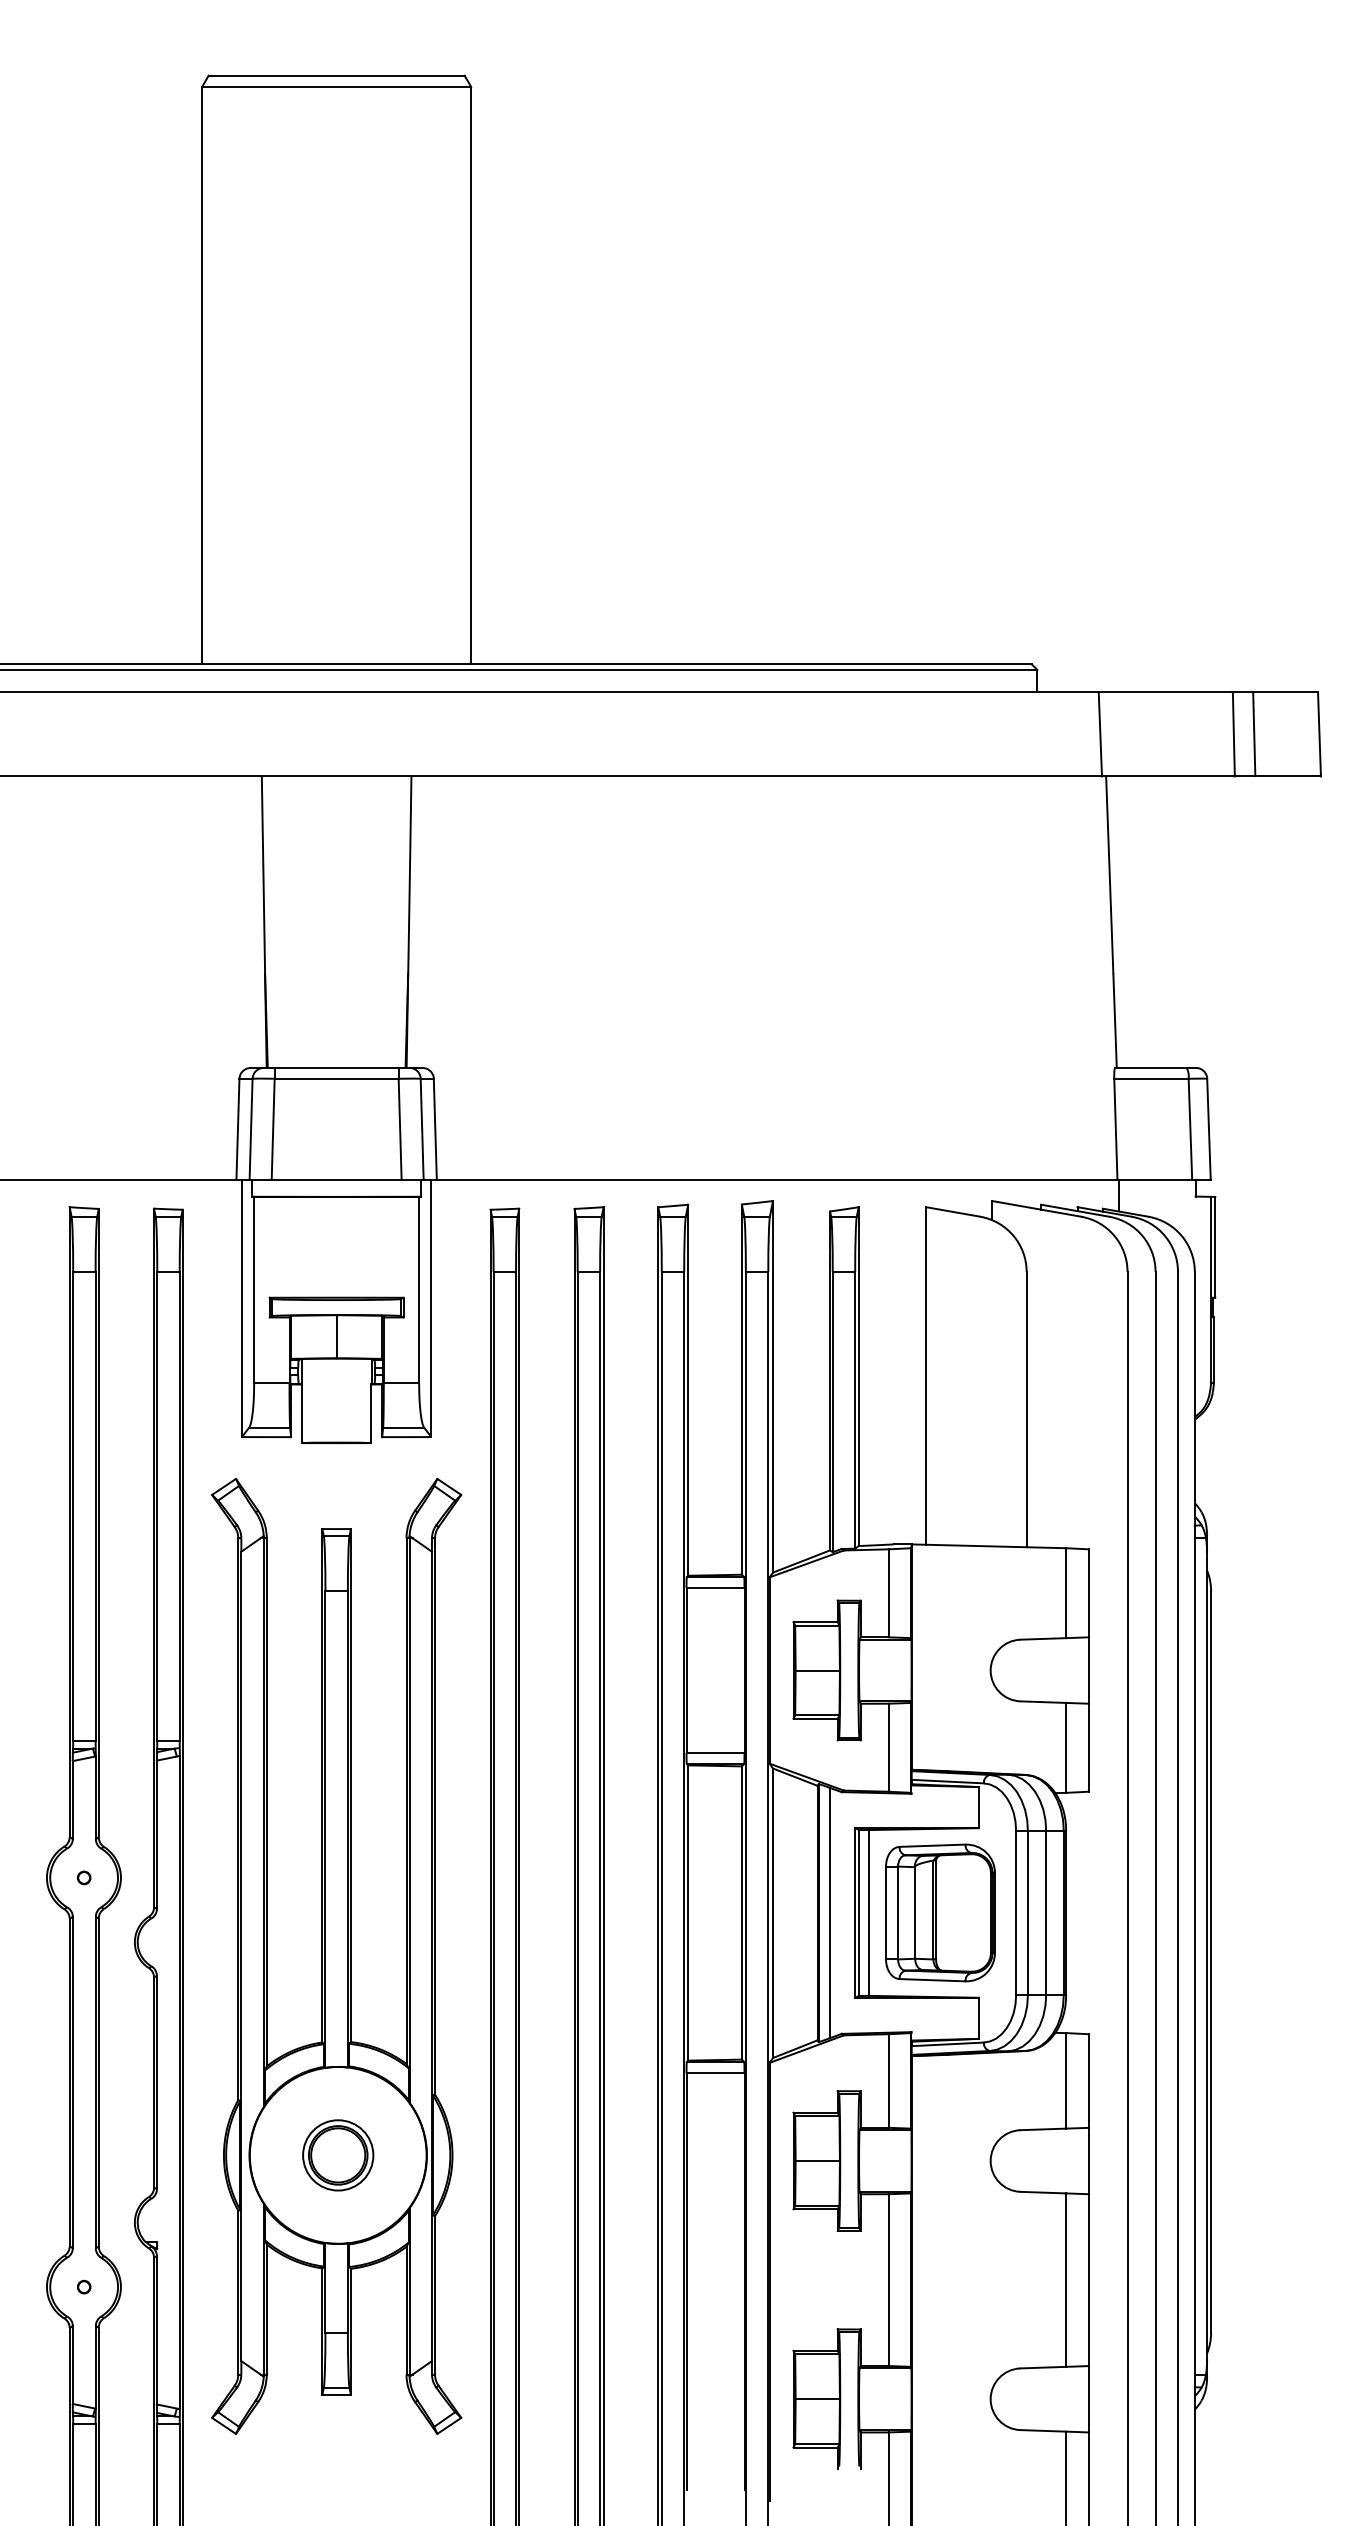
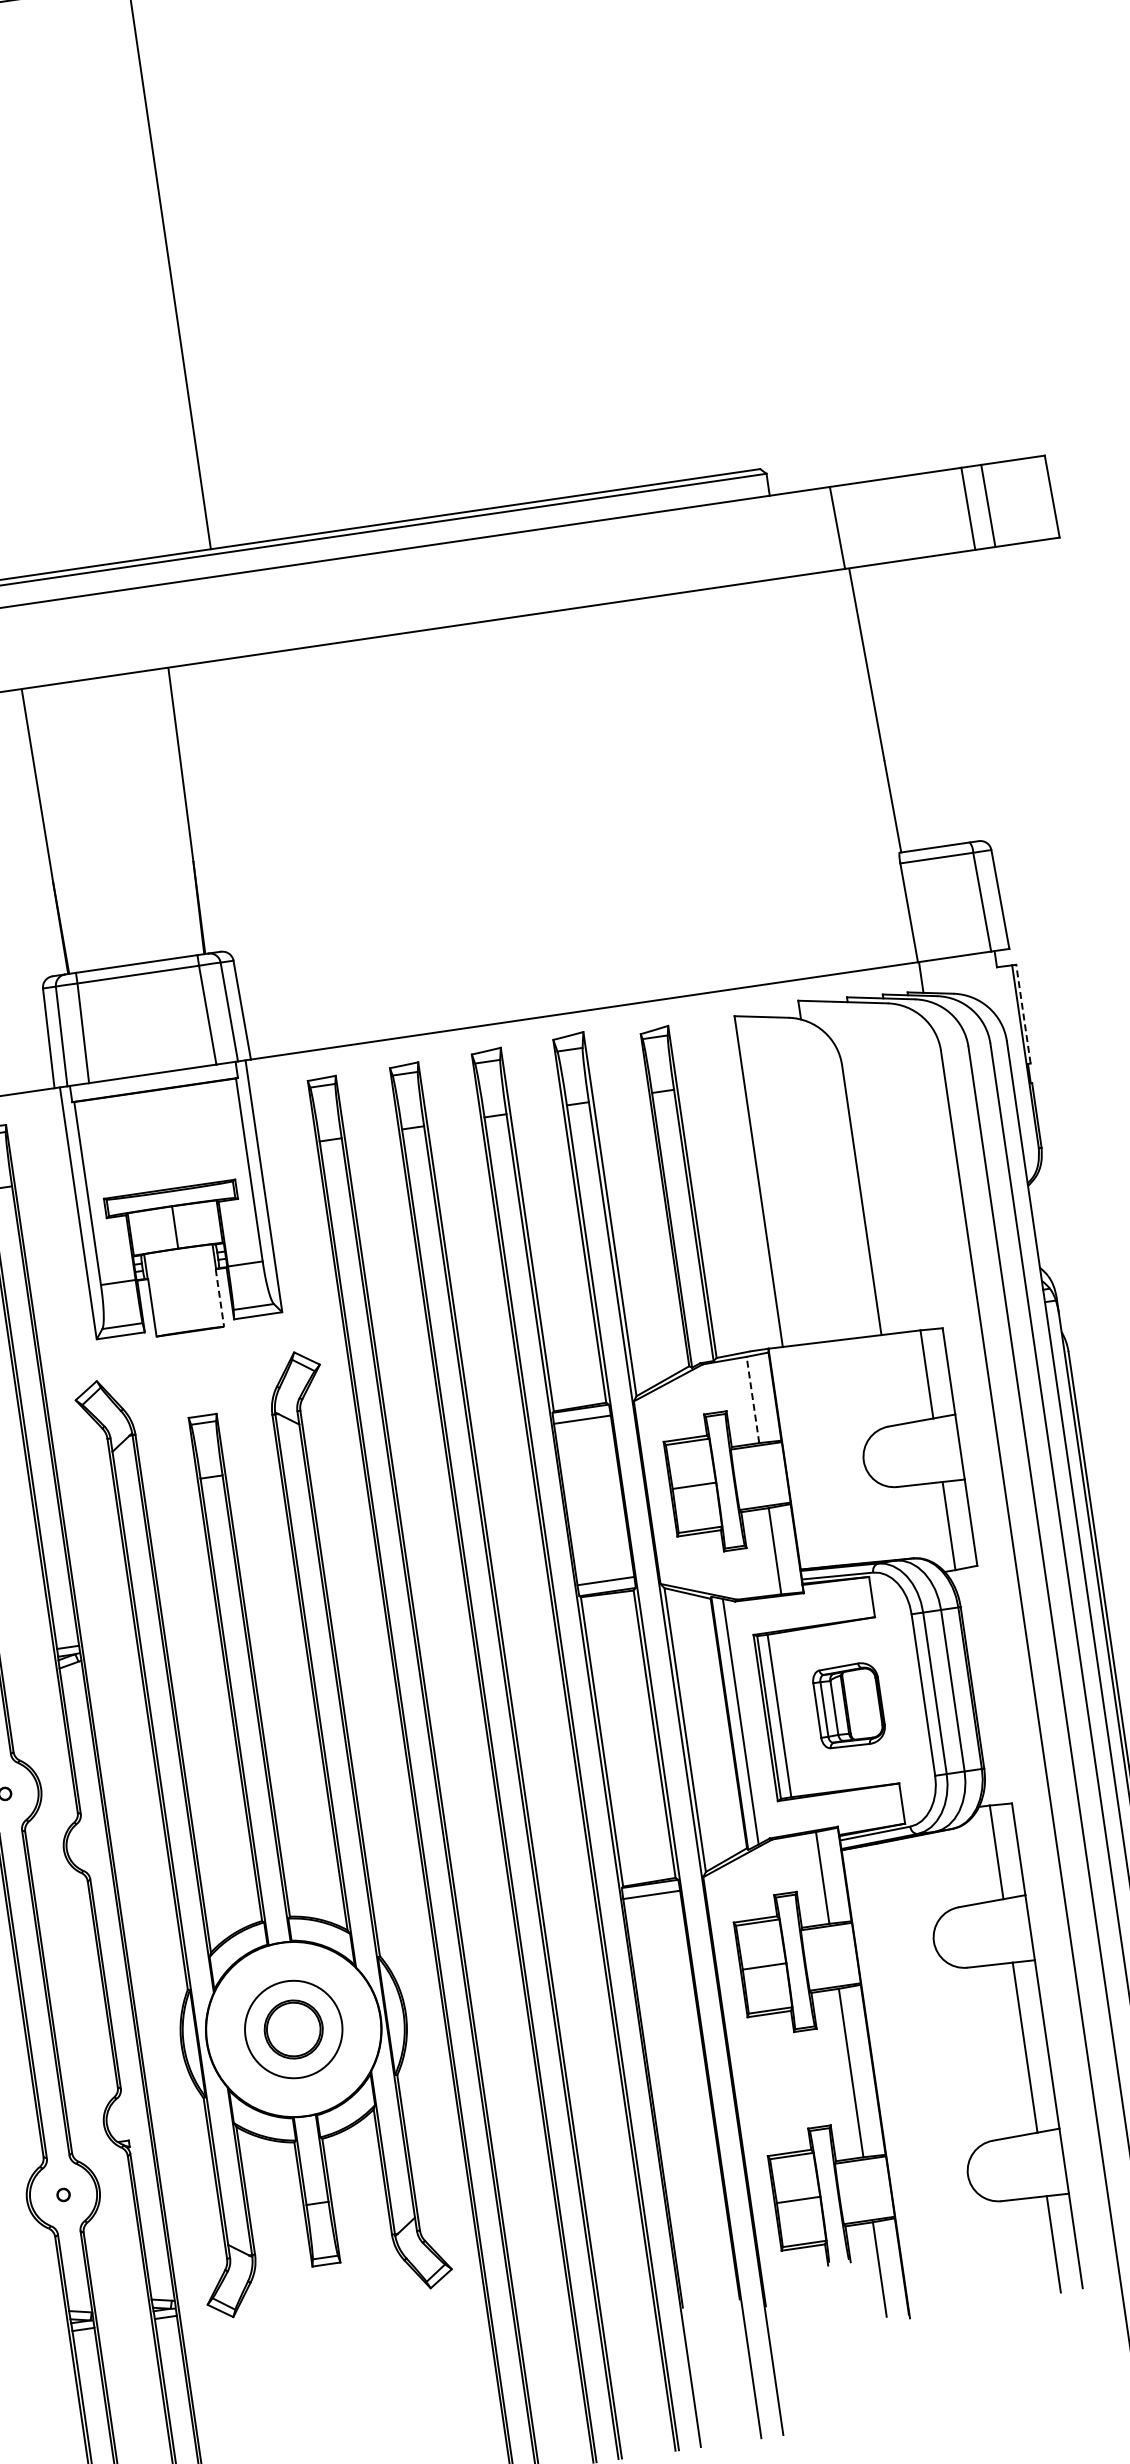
line: (1215, 1246) -> (1023, 1013), solid -> dashed
line: (371, 1414) -> (220, 1298), solid -> dashed
line: (888, 1592) -> (752, 1399), solid -> dashed
part: (940, 1912) -> (849, 1705), size x0.6
circle: (338, 2155) -> (294, 2029), size x1.4

